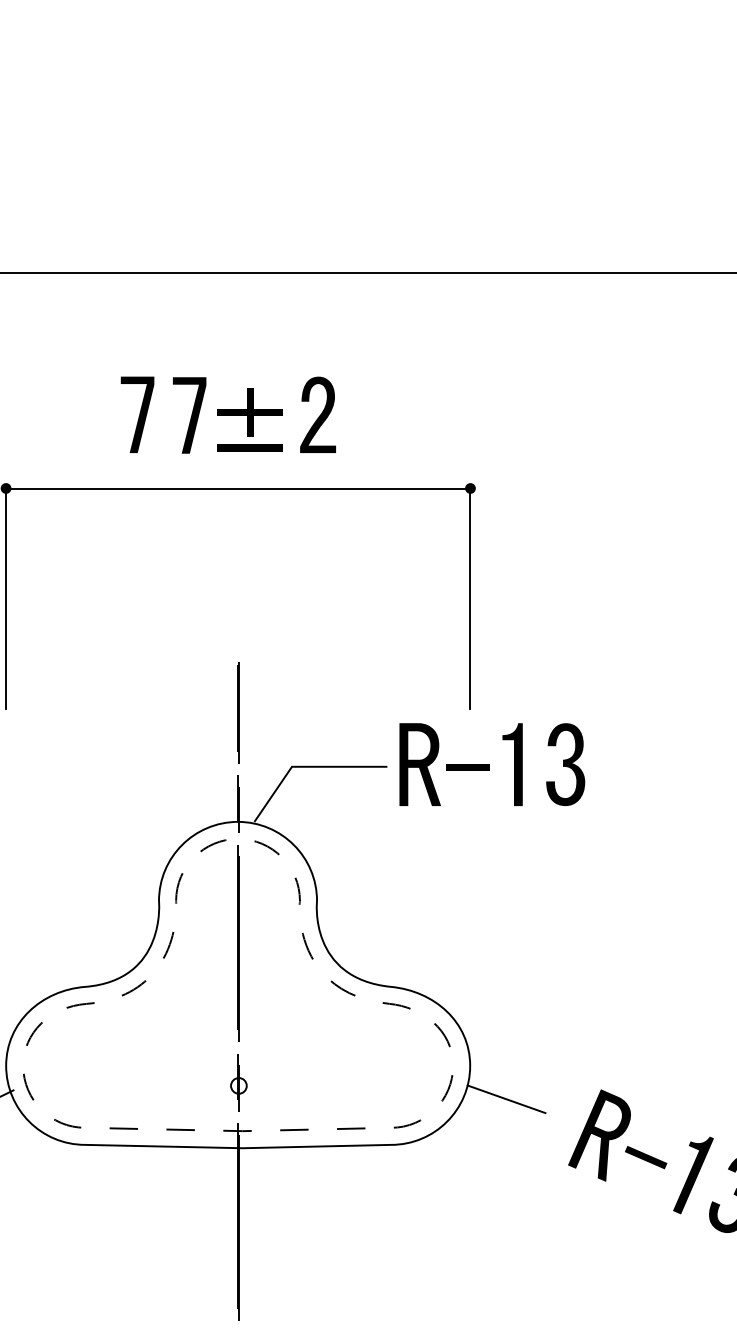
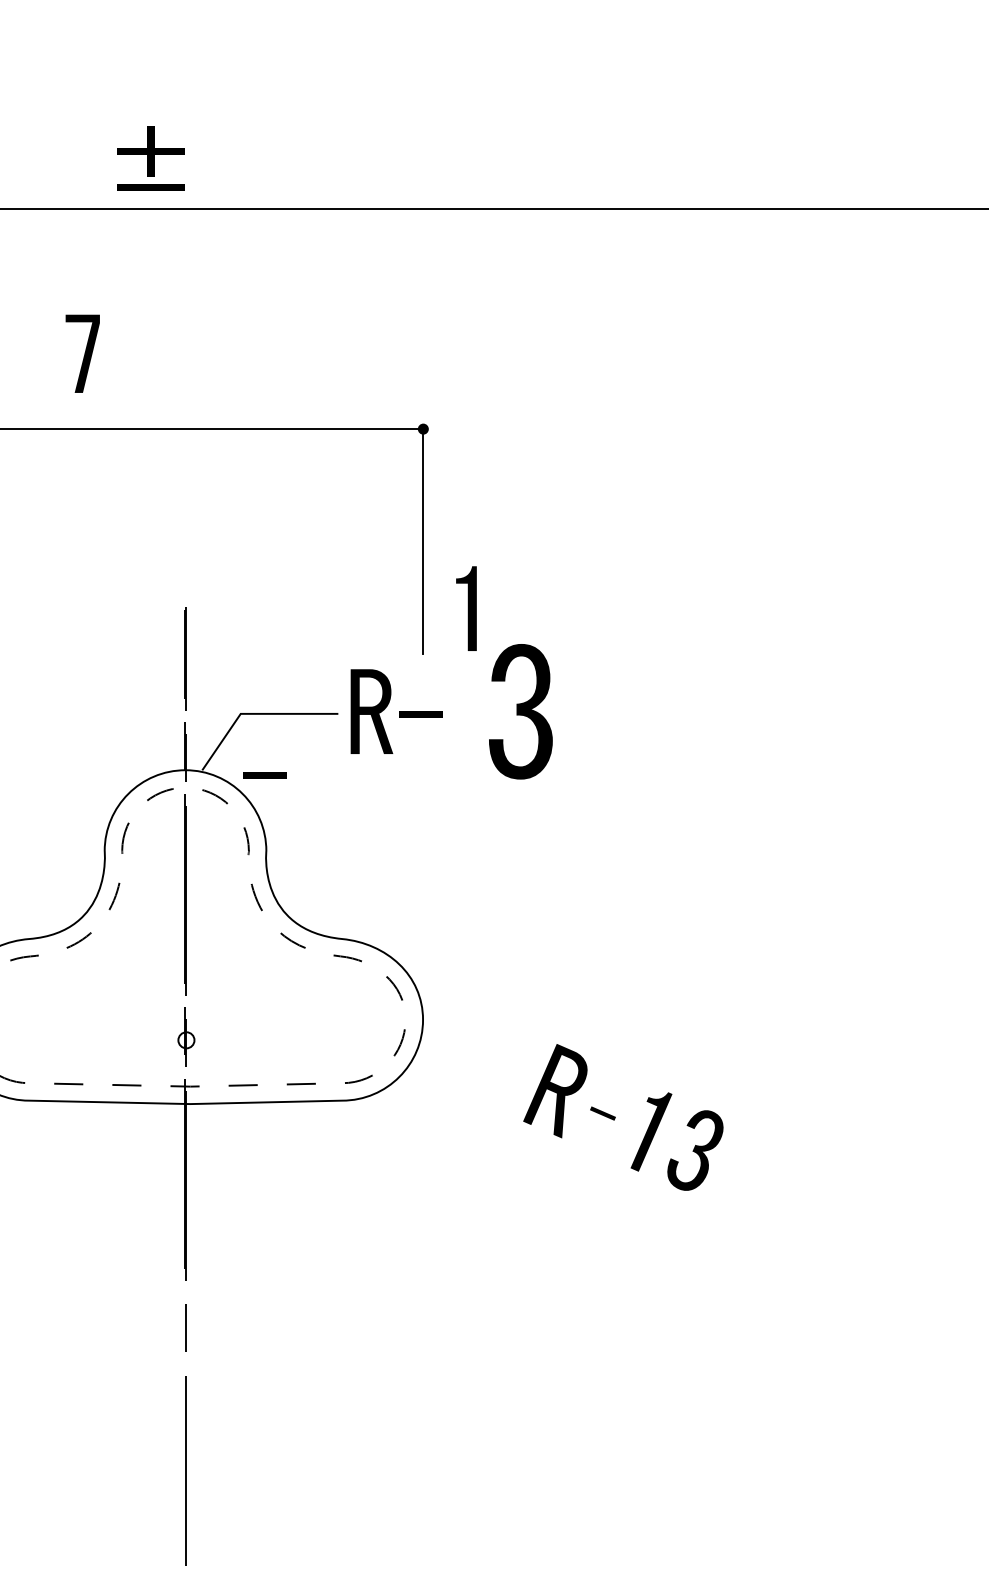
part: (318, 414) -> (267, 353), removed
fill: (189, 415) -> (135, 354), removed
part: (249, 419) -> (150, 158), moved
part: (512, 764) -> (466, 608), moved
part: (565, 764) -> (520, 711), size x1.6
part: (315, 827) -> (264, 775), added
line: (506, 1098) -> (460, 1053), removed
part: (645, 1157) -> (602, 1113), size x0.6

